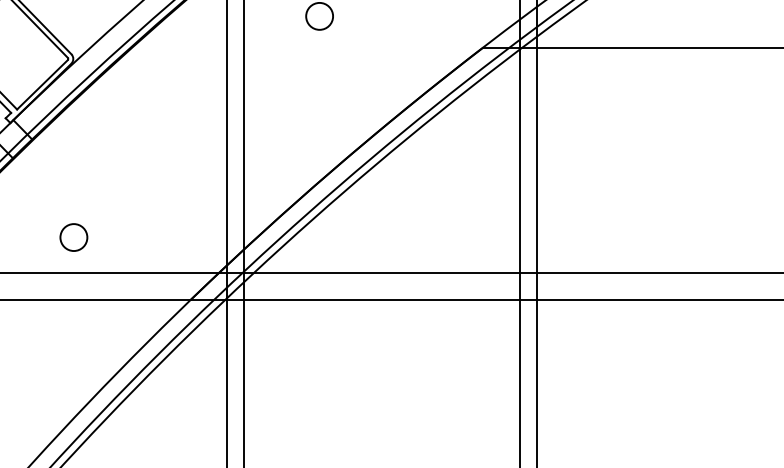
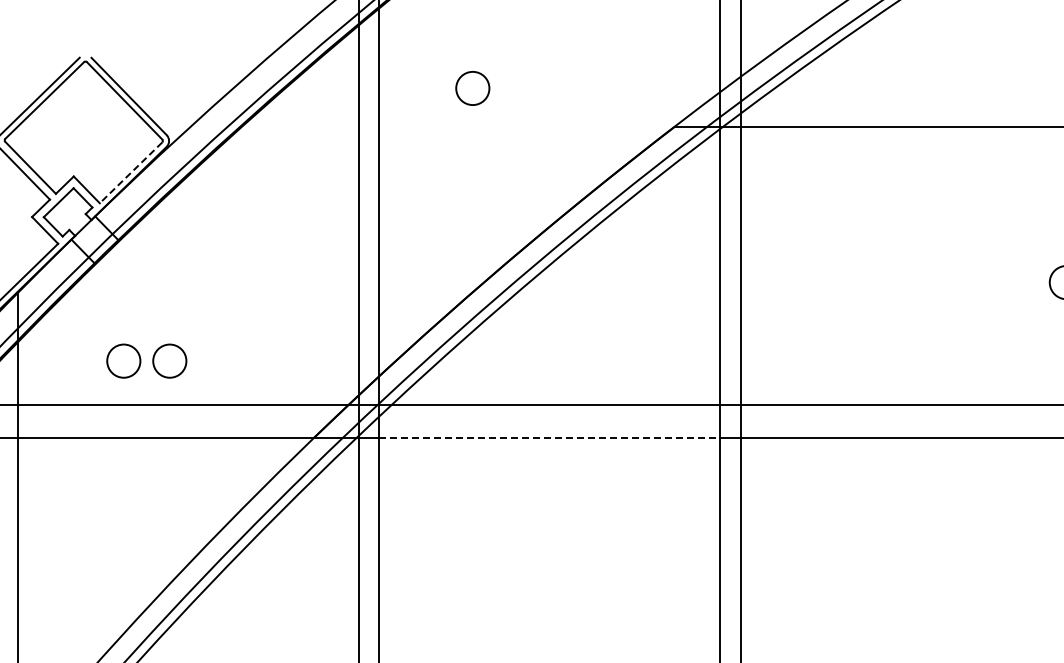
line: (42, 84) -> (131, 172), solid -> dashed
circle: (36, 237) -> (123, 360), added
line: (382, 300) -> (550, 438), solid -> dashed

